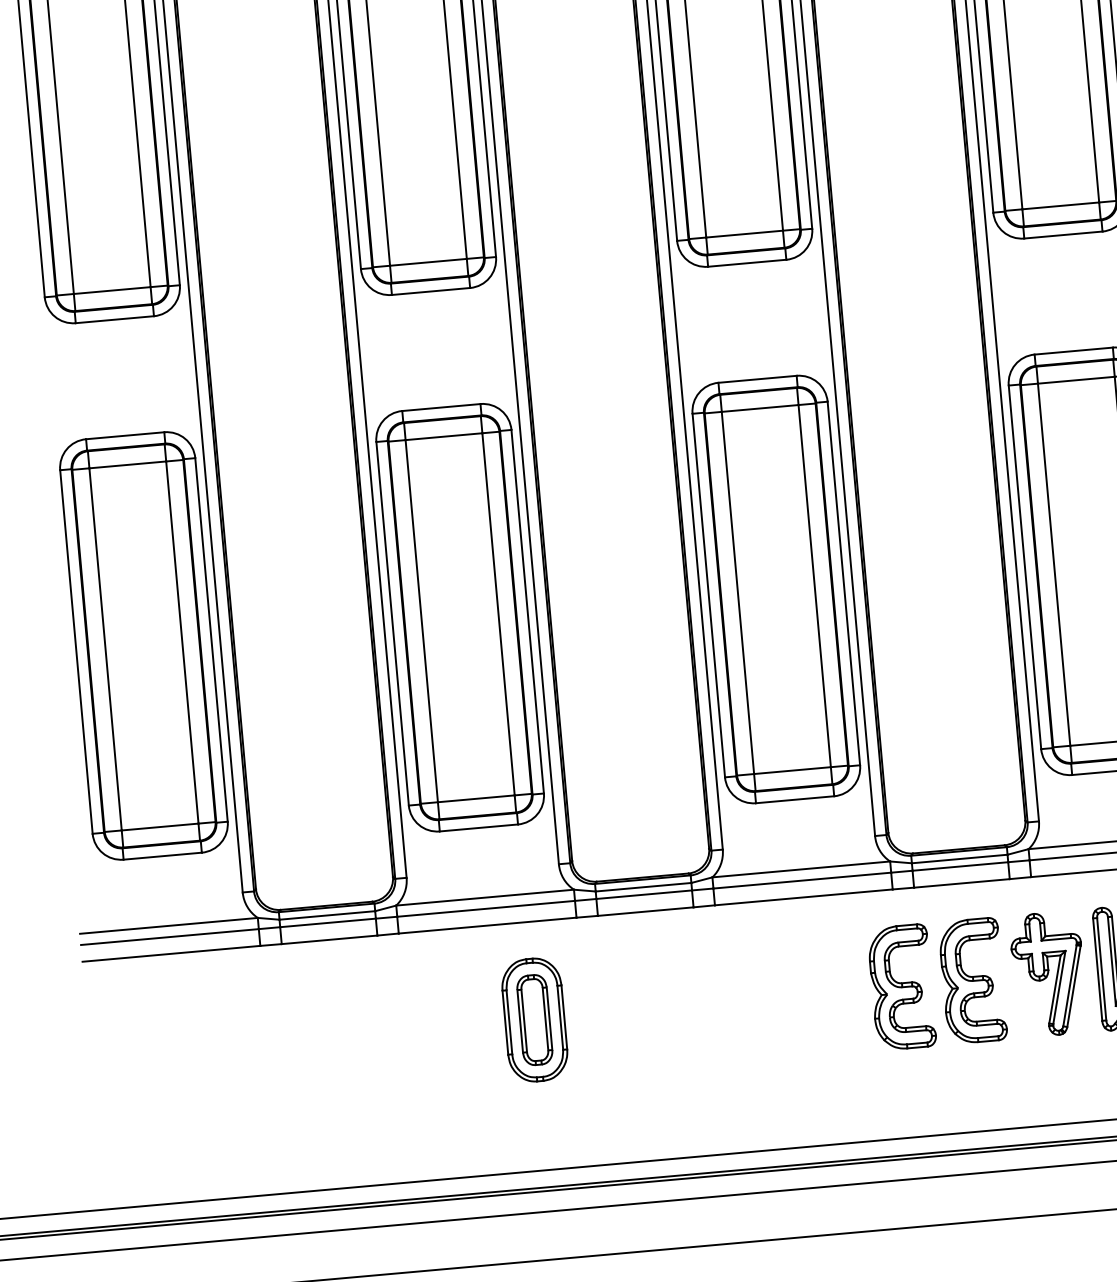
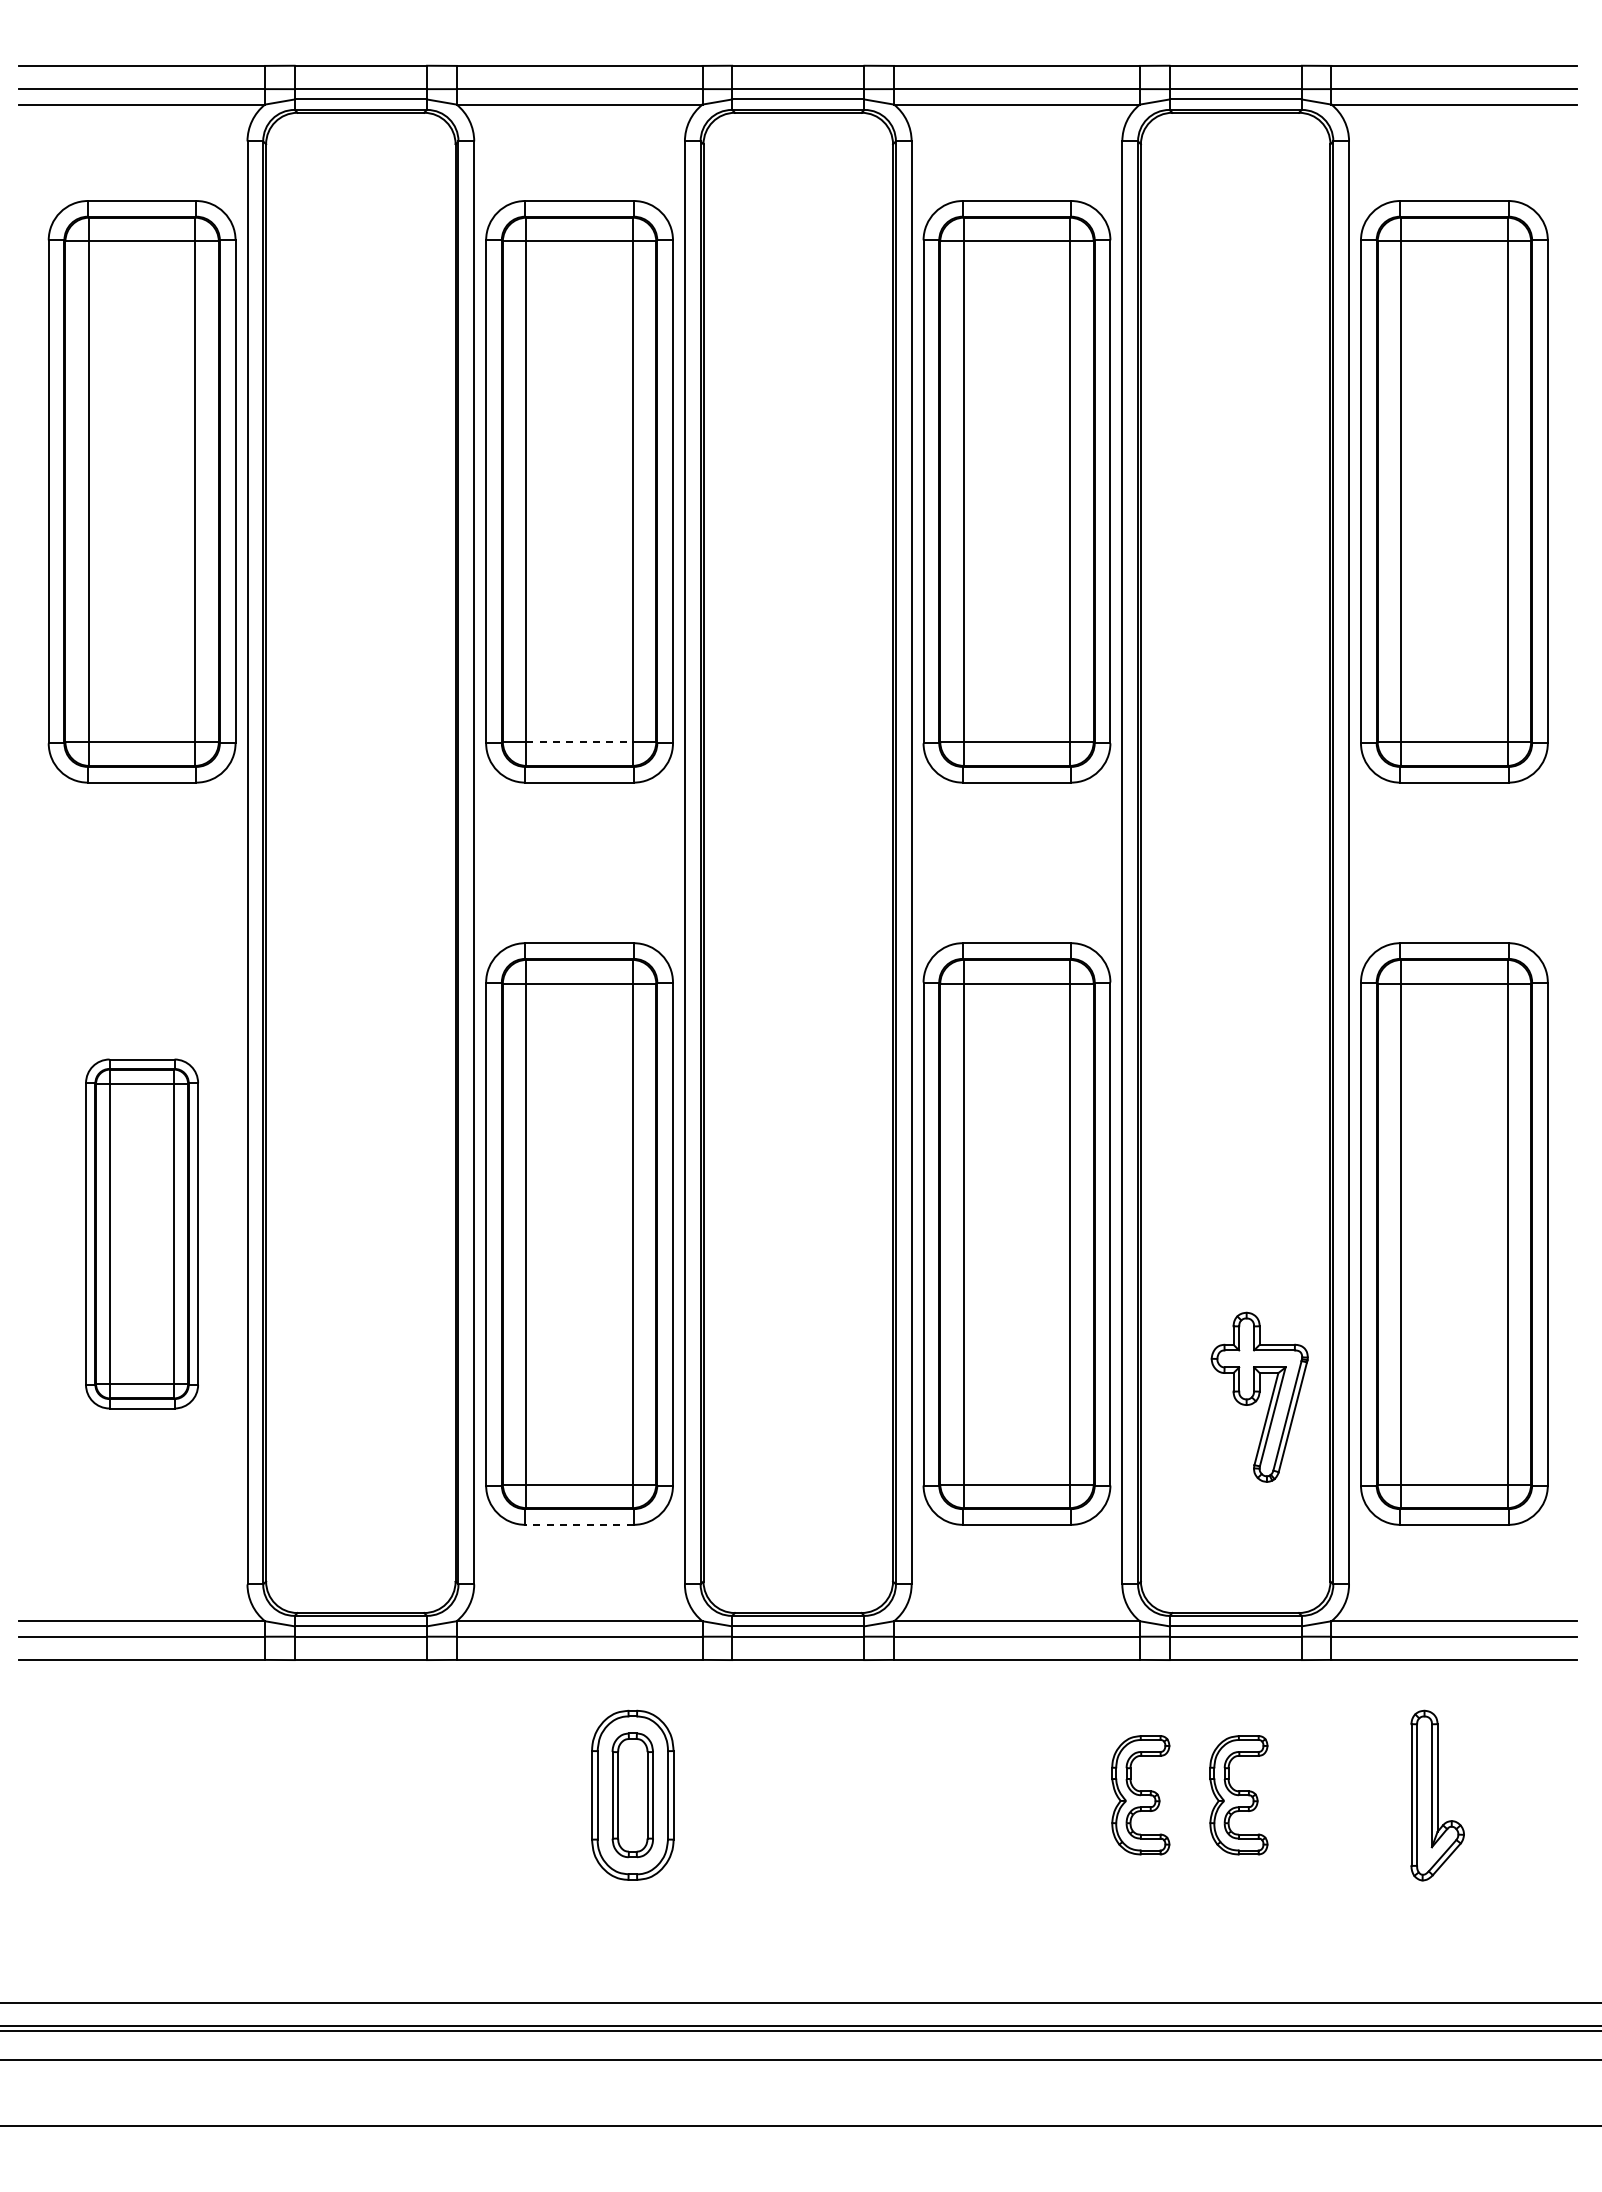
line: (429, 262) -> (580, 742), solid -> dashed
part: (143, 645) -> (141, 1233), size x0.6
line: (478, 827) -> (579, 1524), solid -> dashed
part: (1048, 973) -> (1259, 1396), moved
part: (972, 980) -> (1238, 1794), size x0.7
part: (901, 986) -> (1140, 1794), size x0.7

